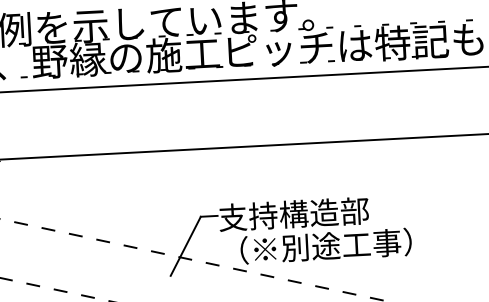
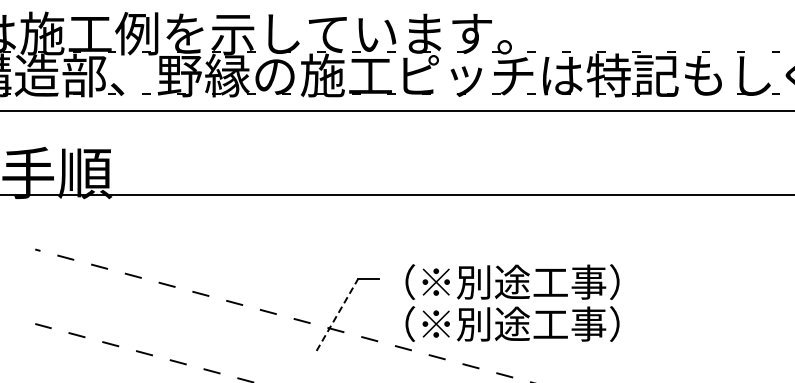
text: (314, 213) -> (499, 282), 支持構造部 -> （※別途工事）
line: (185, 245) -> (337, 314), solid -> dashed

